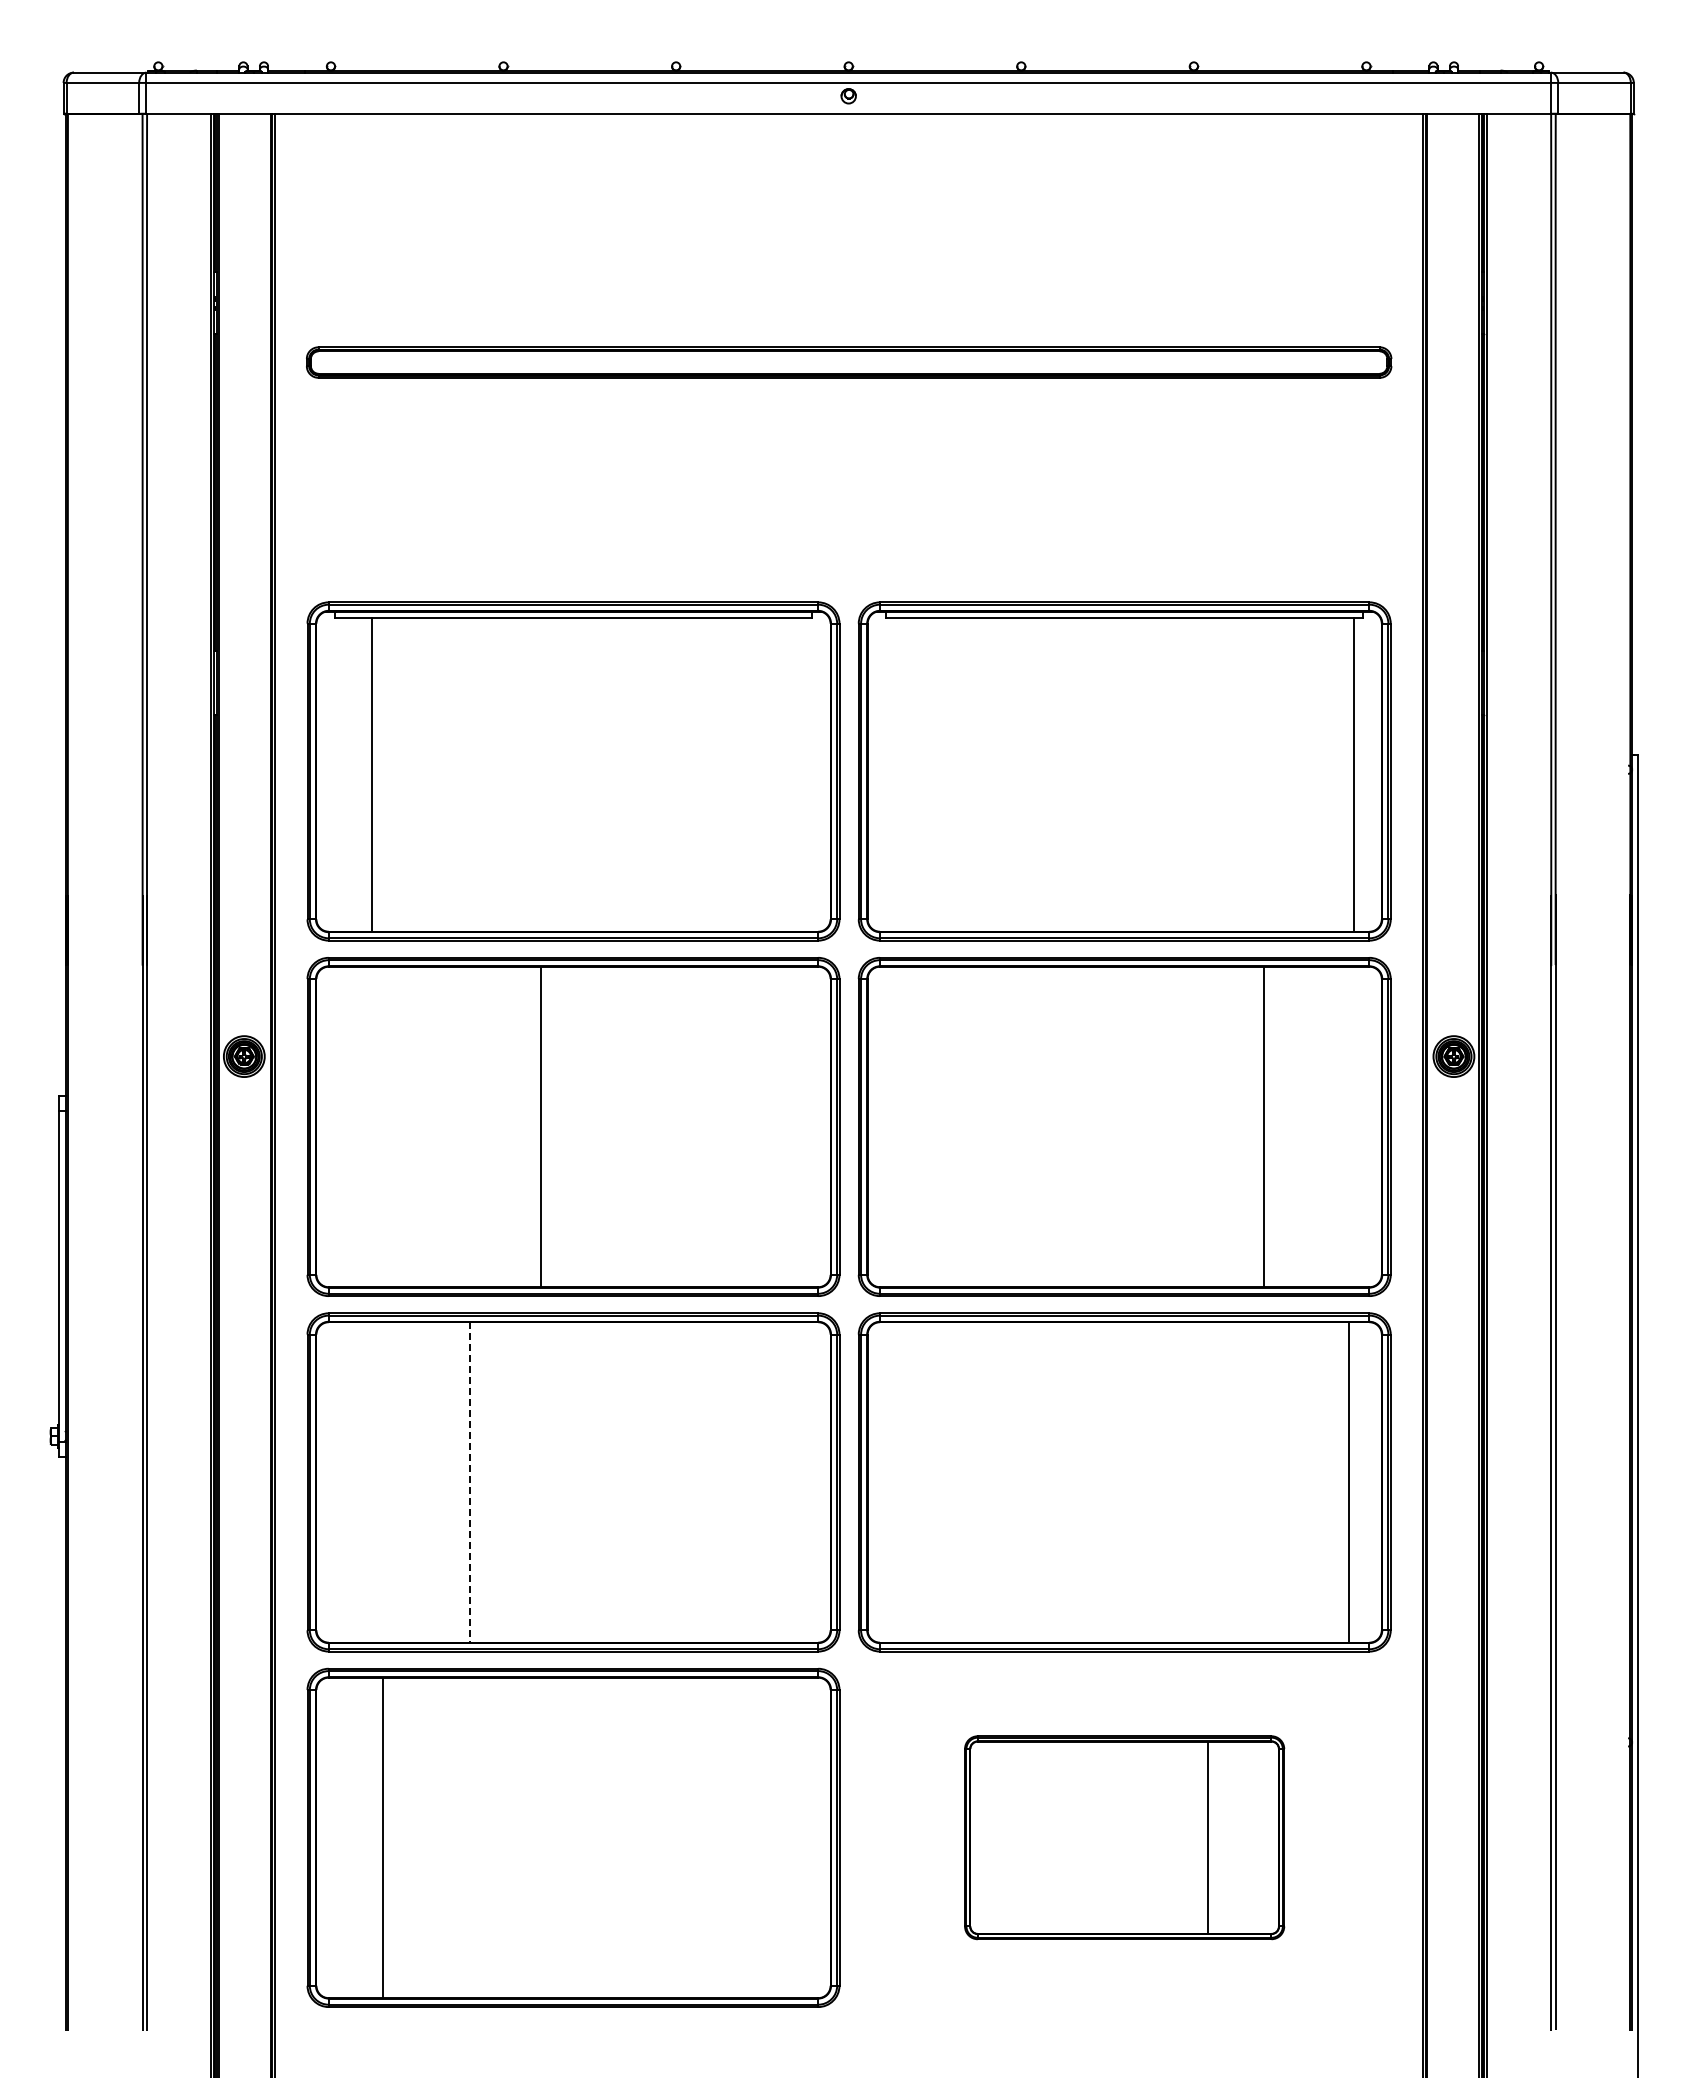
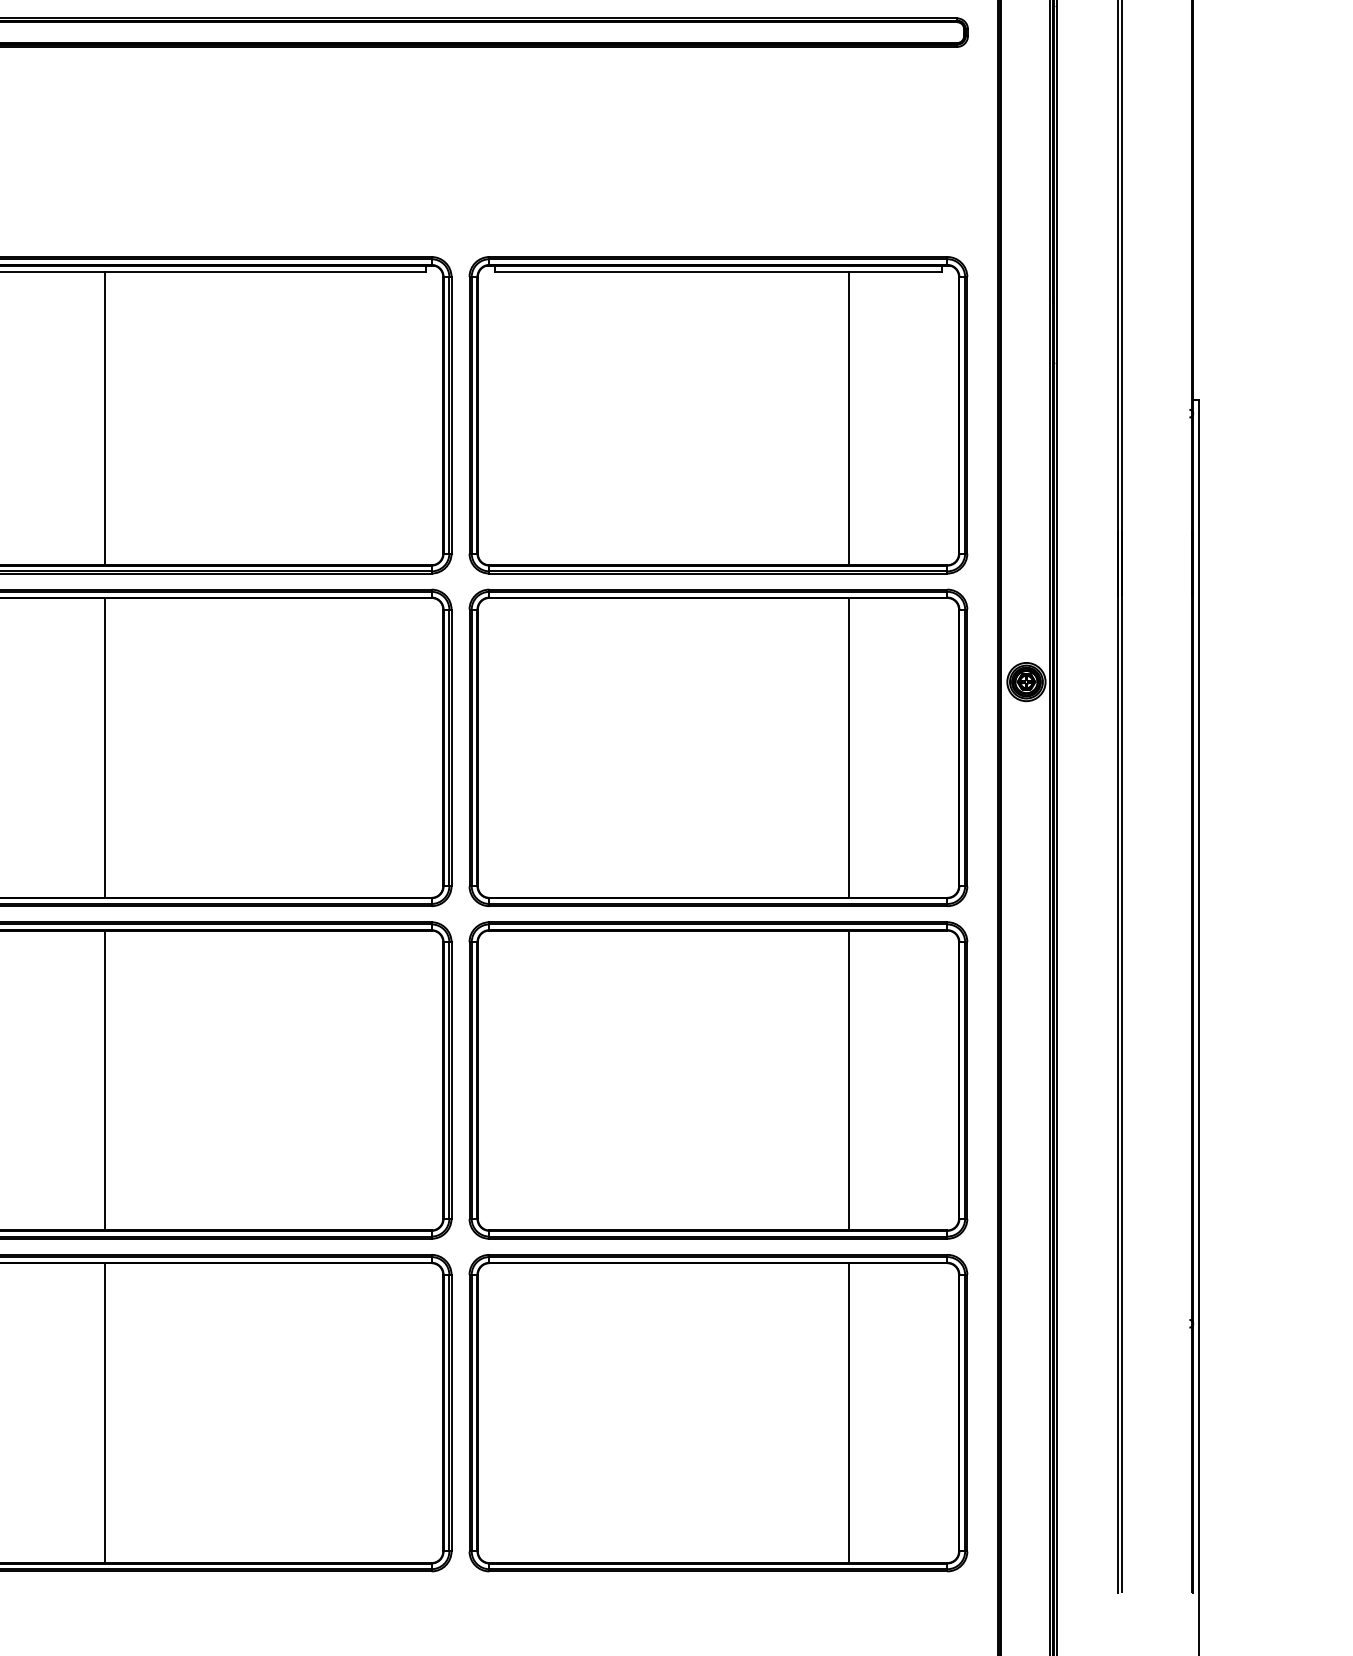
line: (371, 774) -> (105, 418), moved
line: (1353, 774) -> (848, 418), moved
line: (540, 1126) -> (105, 747), moved
line: (469, 1482) -> (105, 1080), dashed -> solid
line: (1348, 1482) -> (848, 1080), moved
line: (382, 1837) -> (105, 1412), moved
part: (1124, 1837) -> (718, 1412), size x1.67

